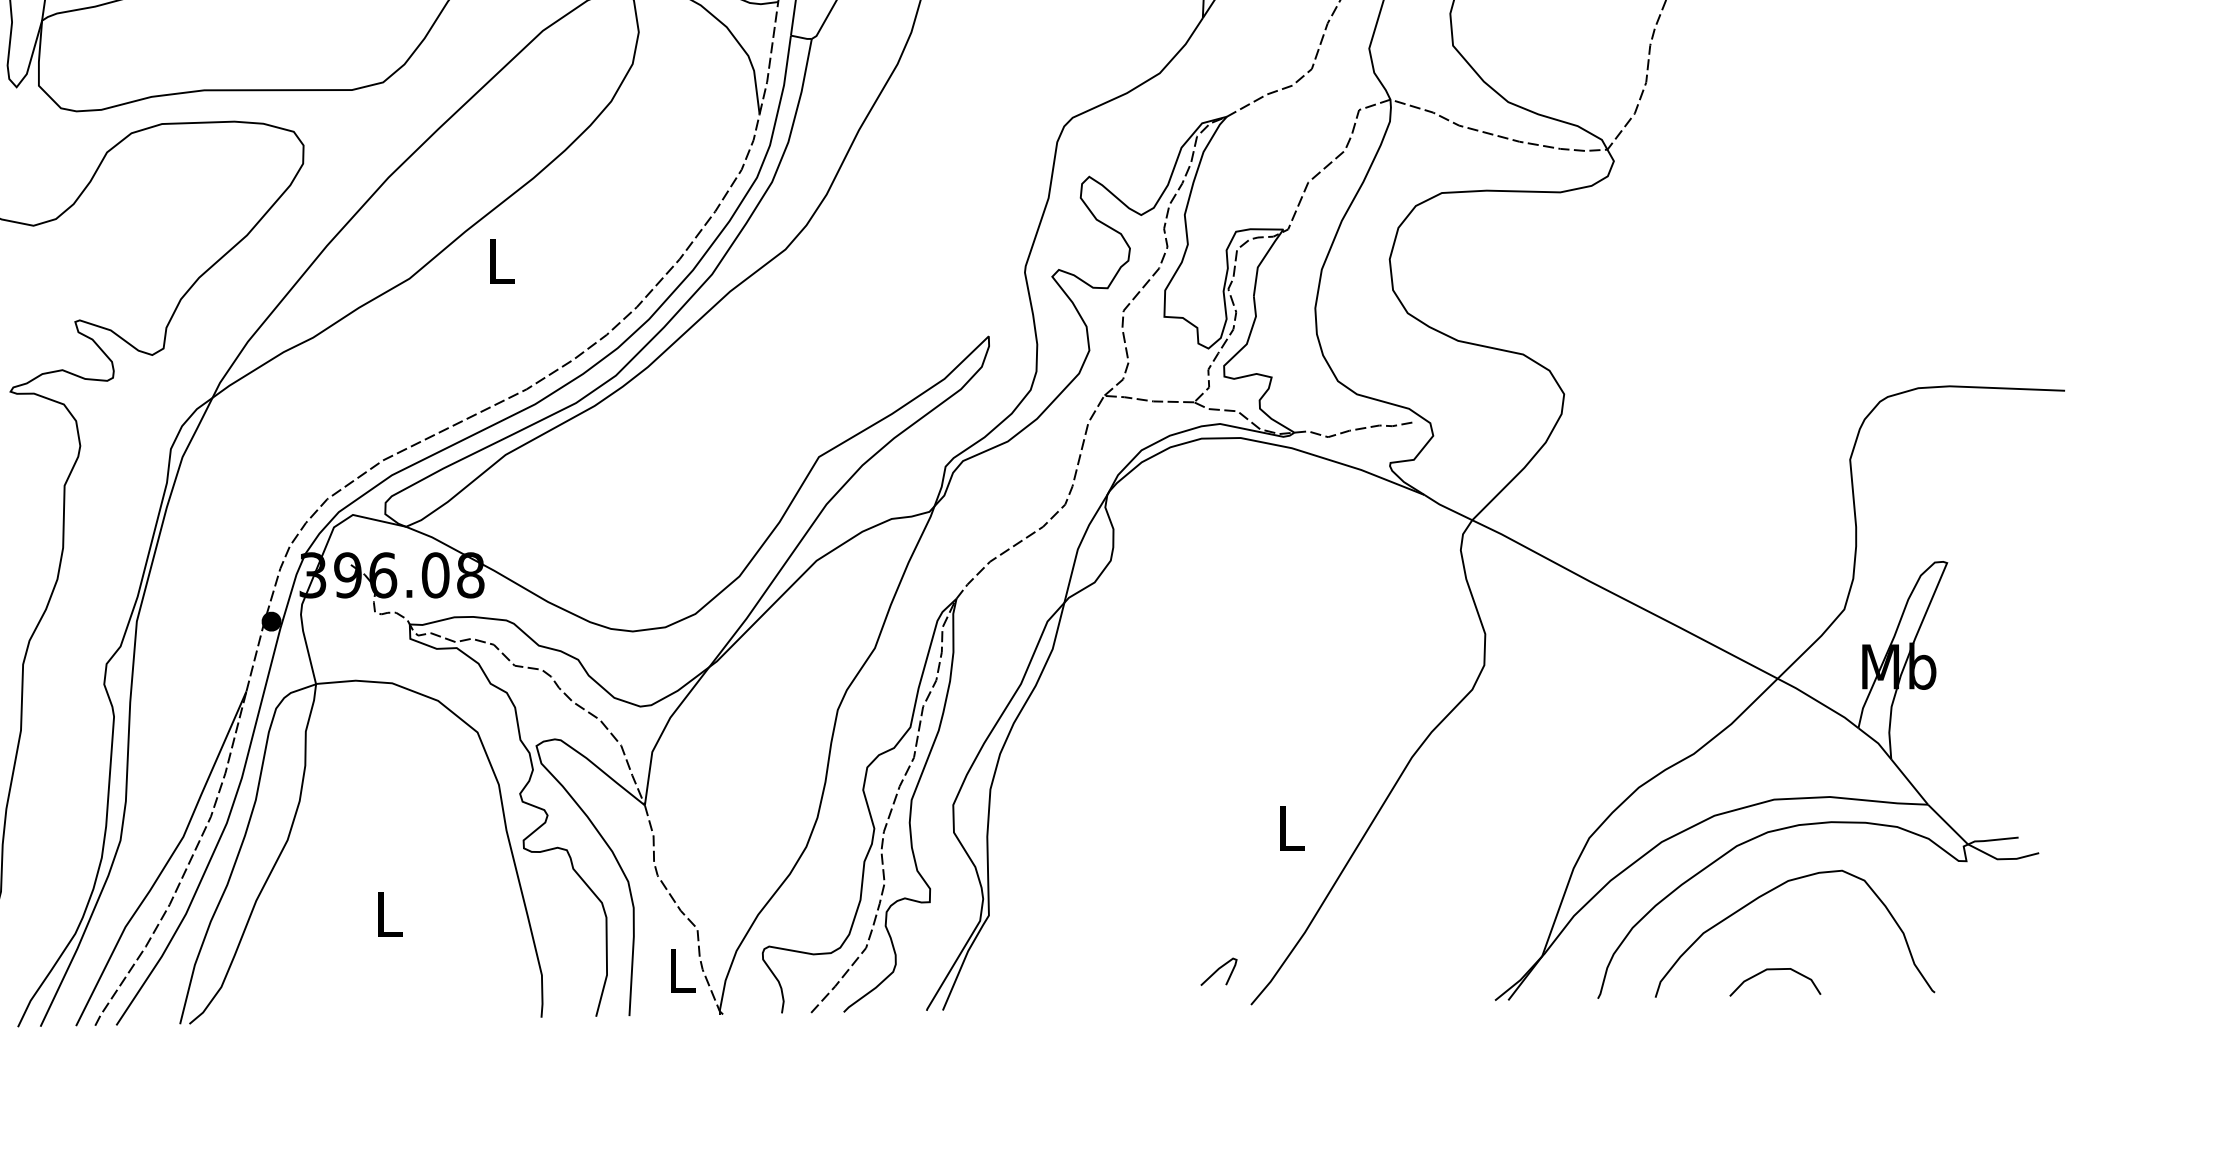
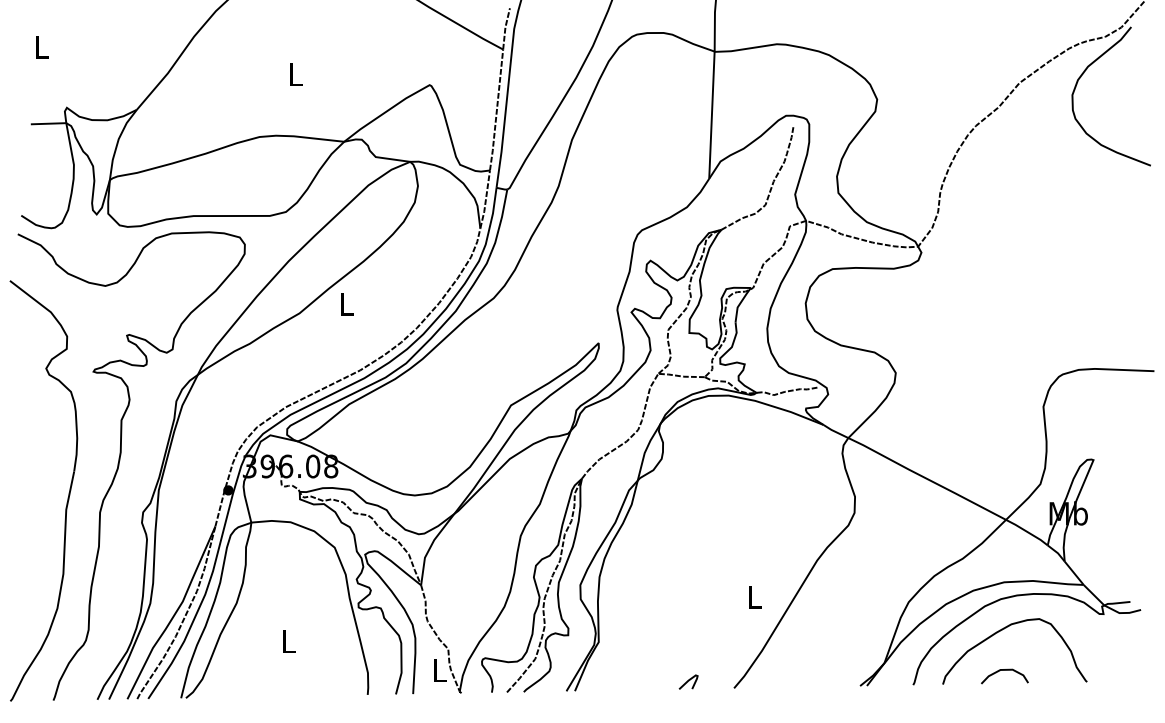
curve: (1218, 970) -> (688, 681), moved

